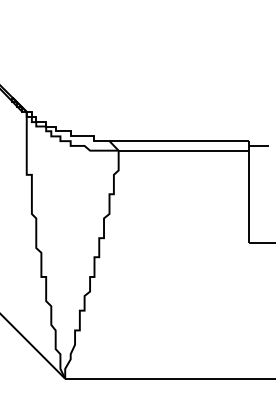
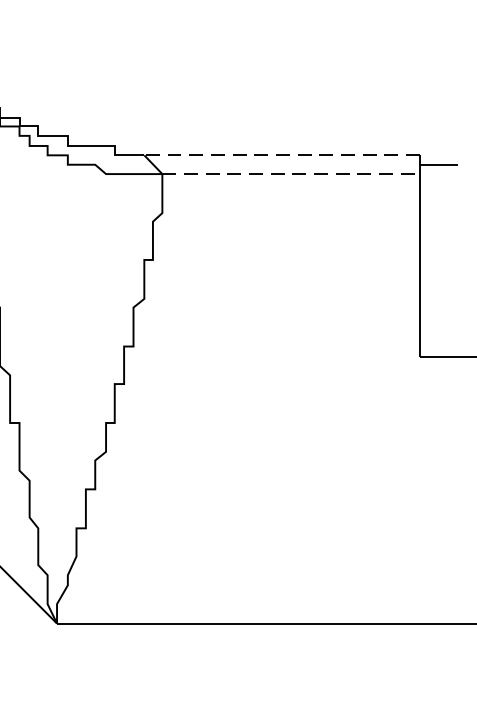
line: (179, 141) -> (282, 156), solid -> dashed
line: (184, 150) -> (292, 173), solid -> dashed

